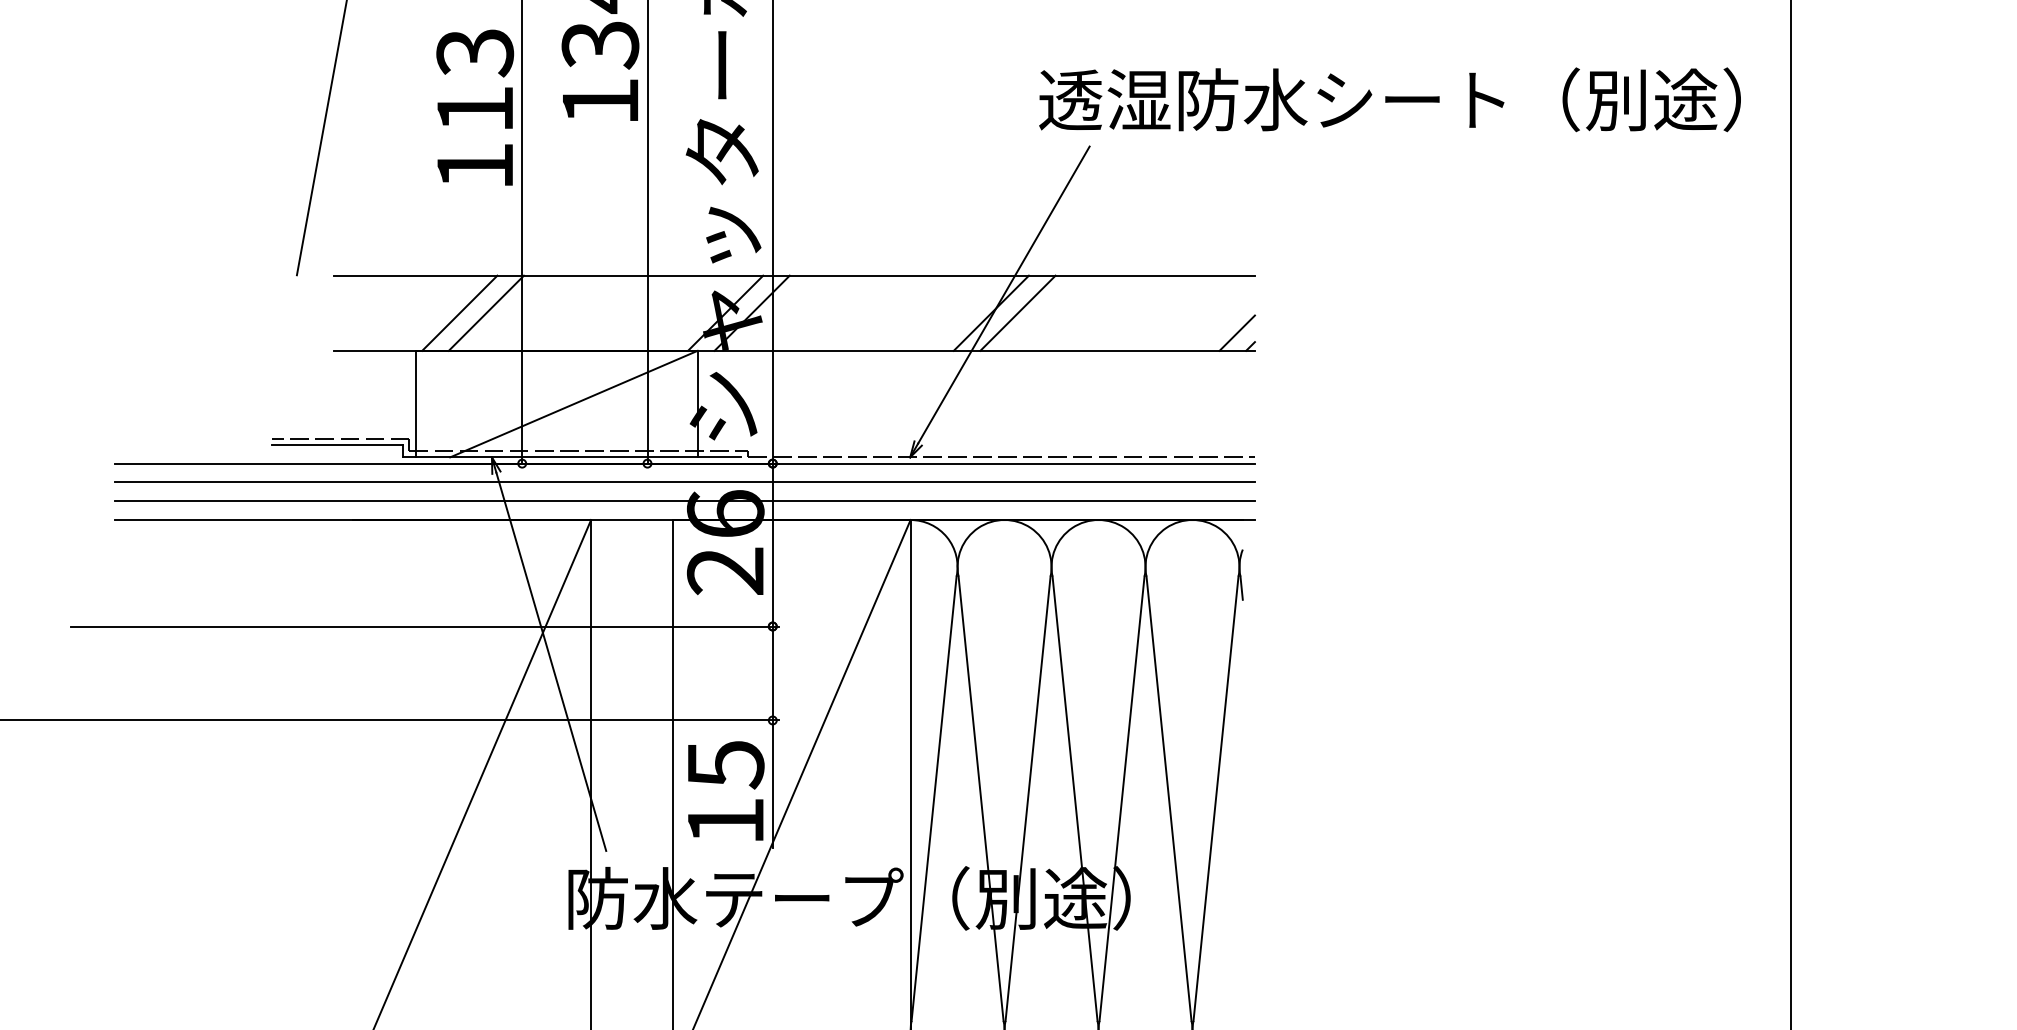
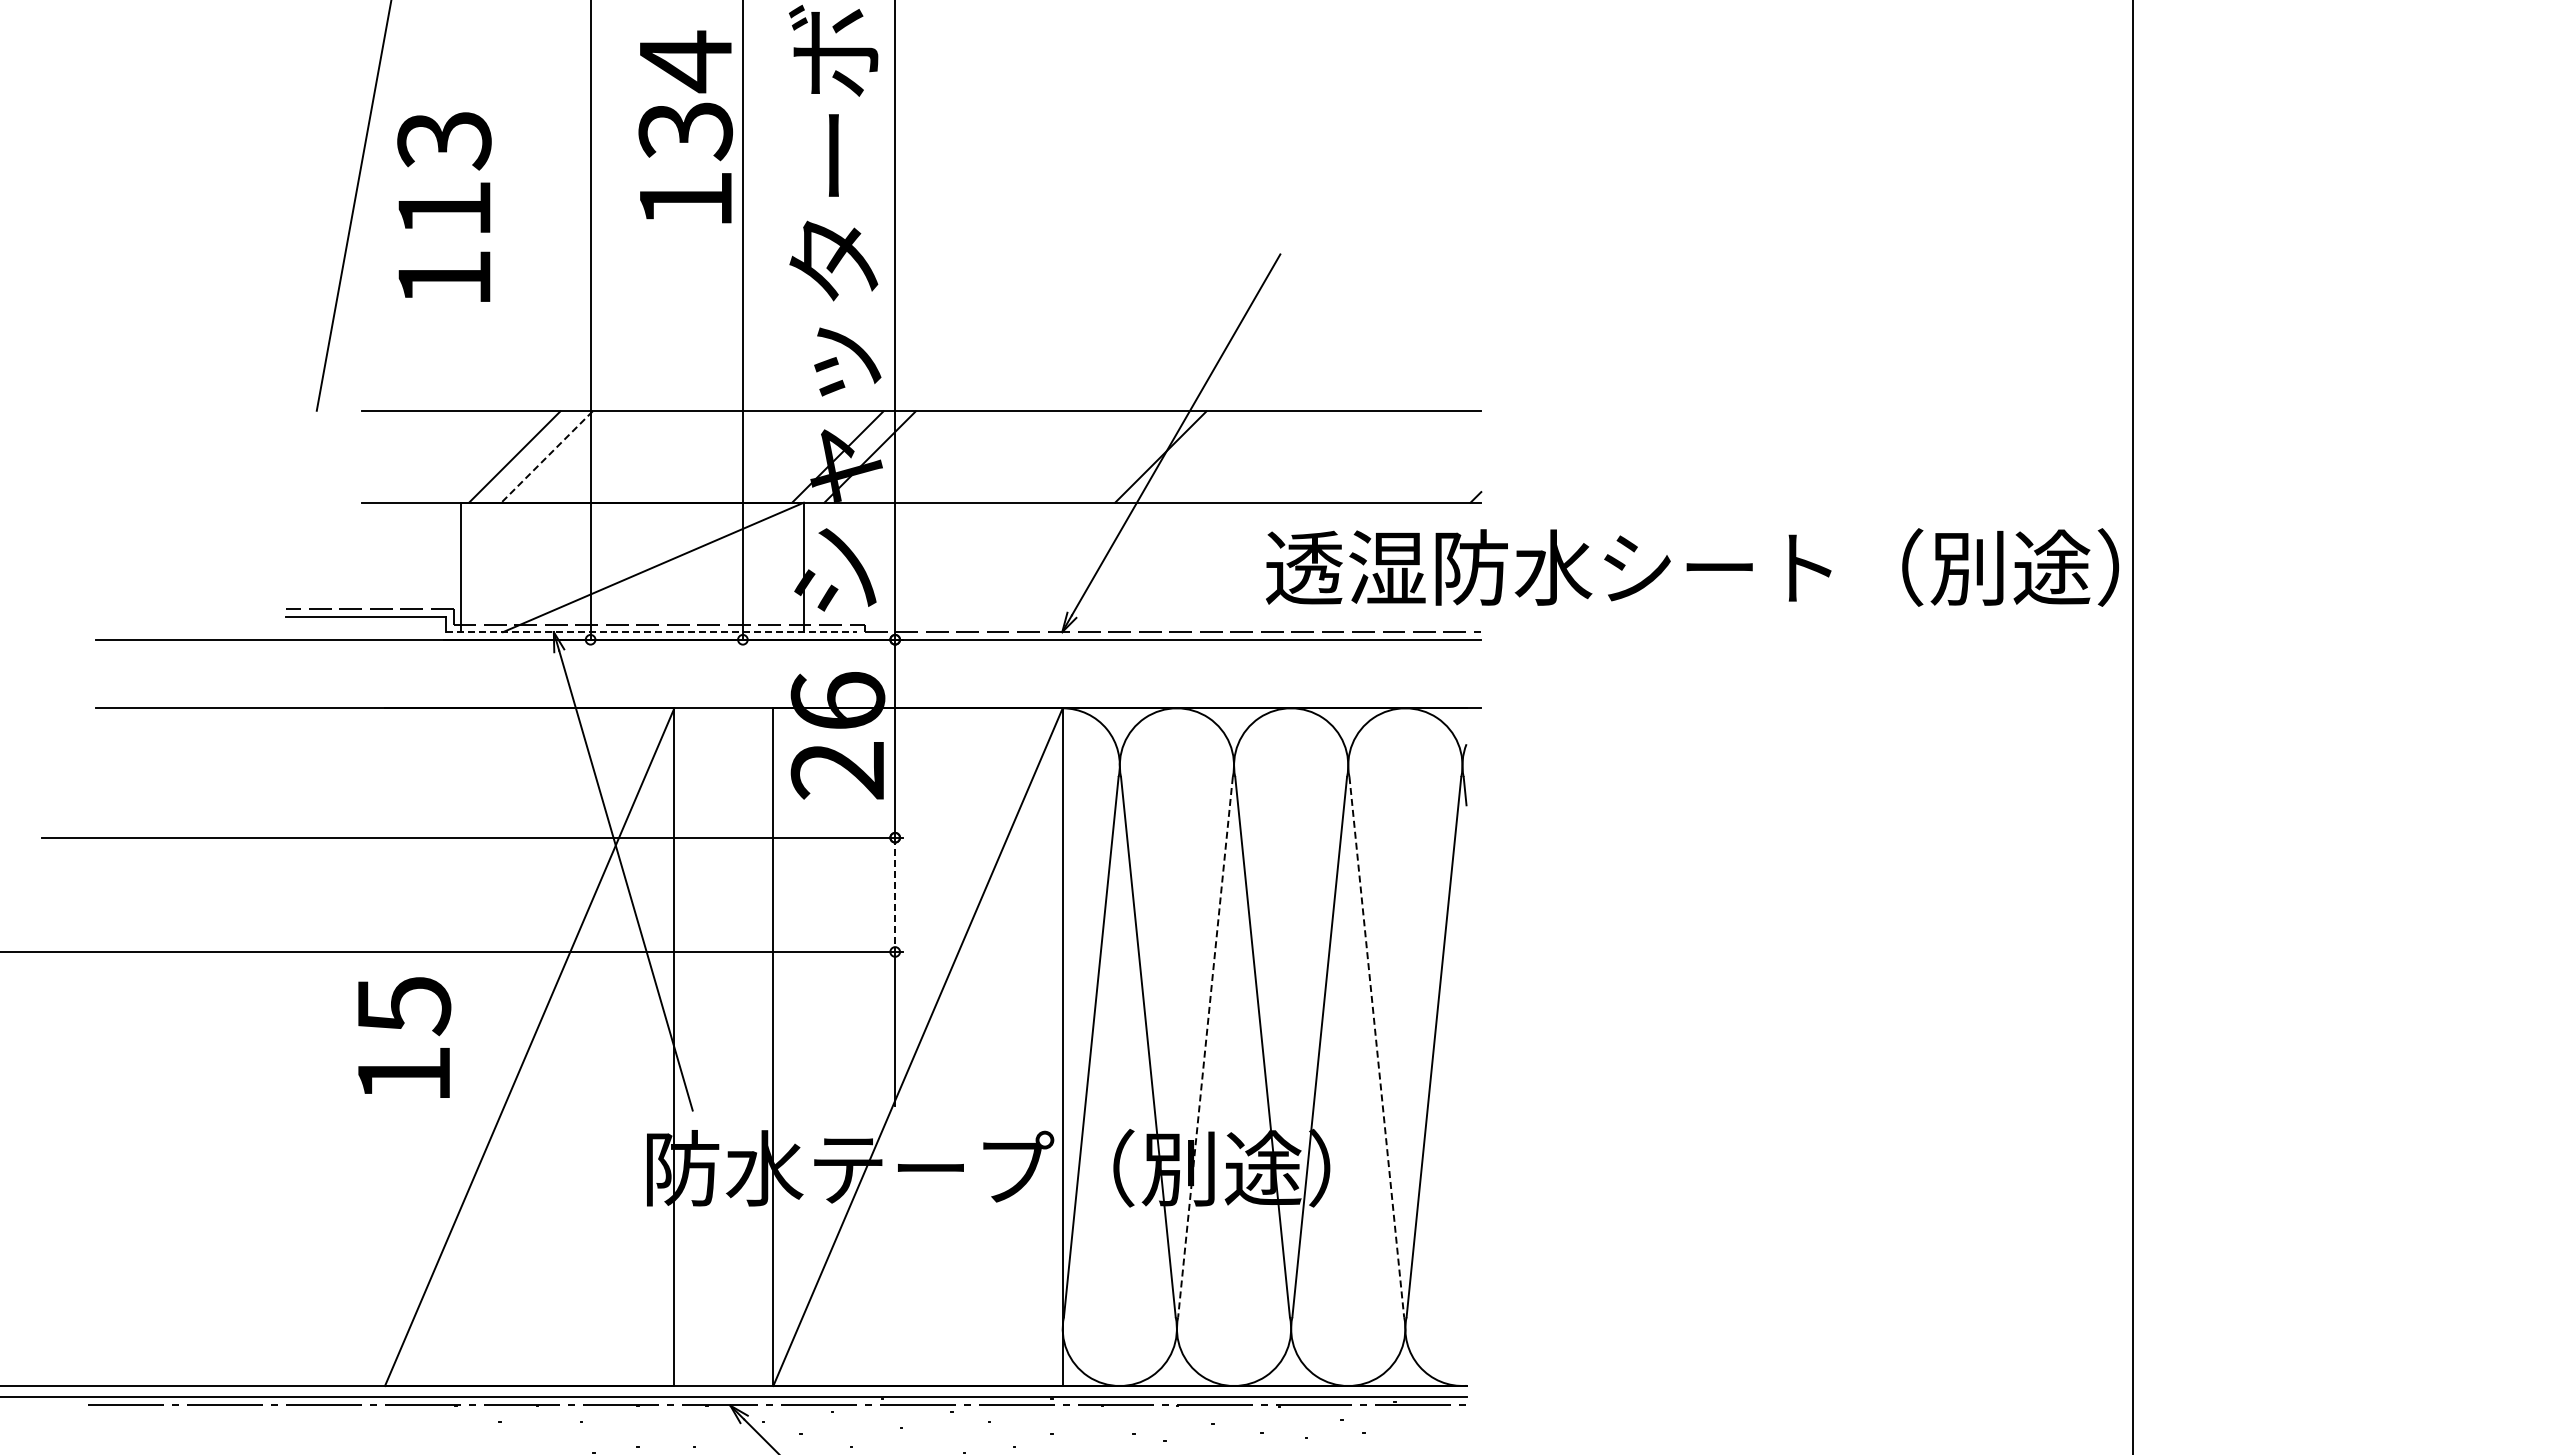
text: (1390, 99) -> (1692, 567), moved
text: (475, 107) -> (444, 206), moved
line: (1017, 312) -> (1192, 456), removed
line: (486, 313) -> (547, 457), solid -> dashed
line: (1237, 332) -> (1459, 480), removed
line: (572, 457) -> (651, 632), solid -> dashed
line: (685, 482) -> (788, 662), removed
line: (685, 501) -> (788, 685), removed
line: (773, 674) -> (895, 895), solid -> dashed
text: (726, 790) -> (404, 1037), moved
line: (1028, 799) -> (1205, 1047), solid -> dashed
line: (1168, 799) -> (1376, 1047), solid -> dashed

